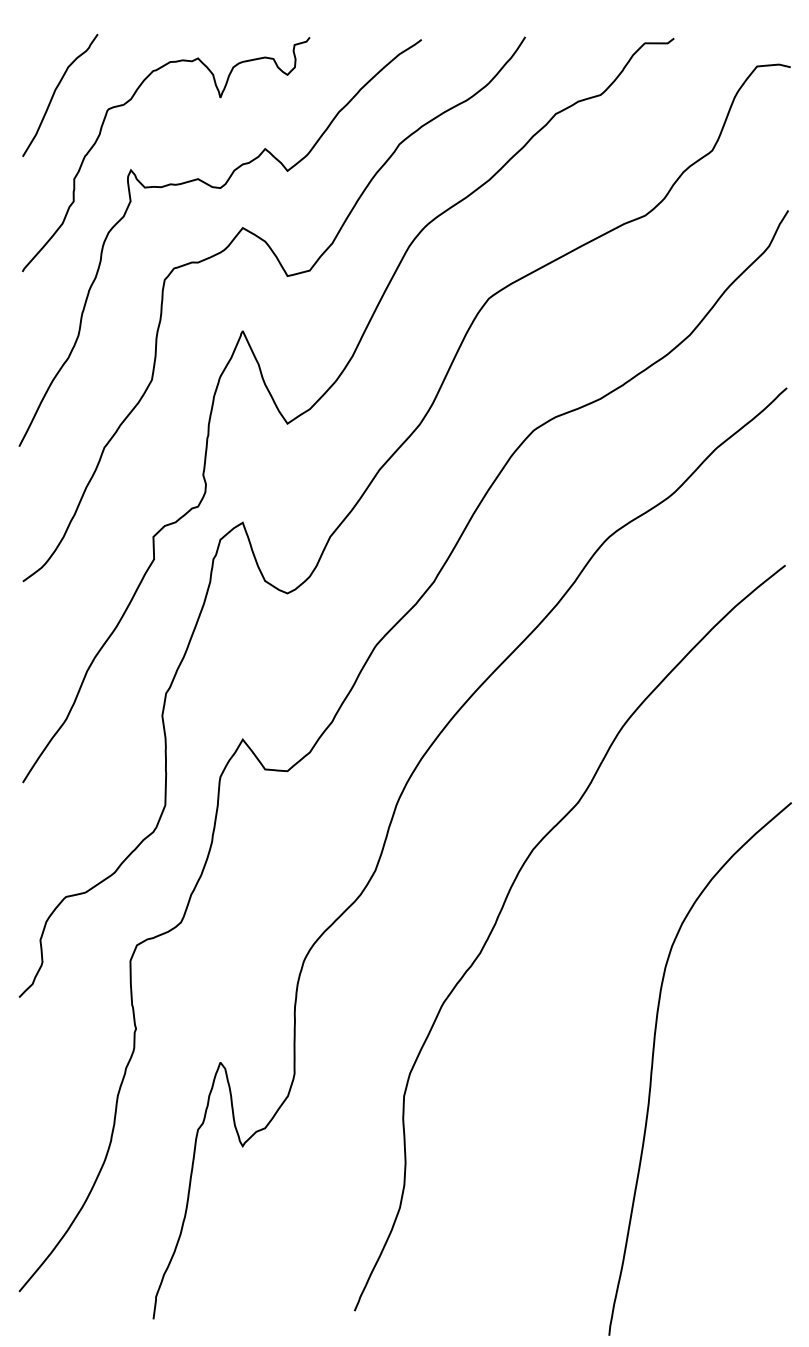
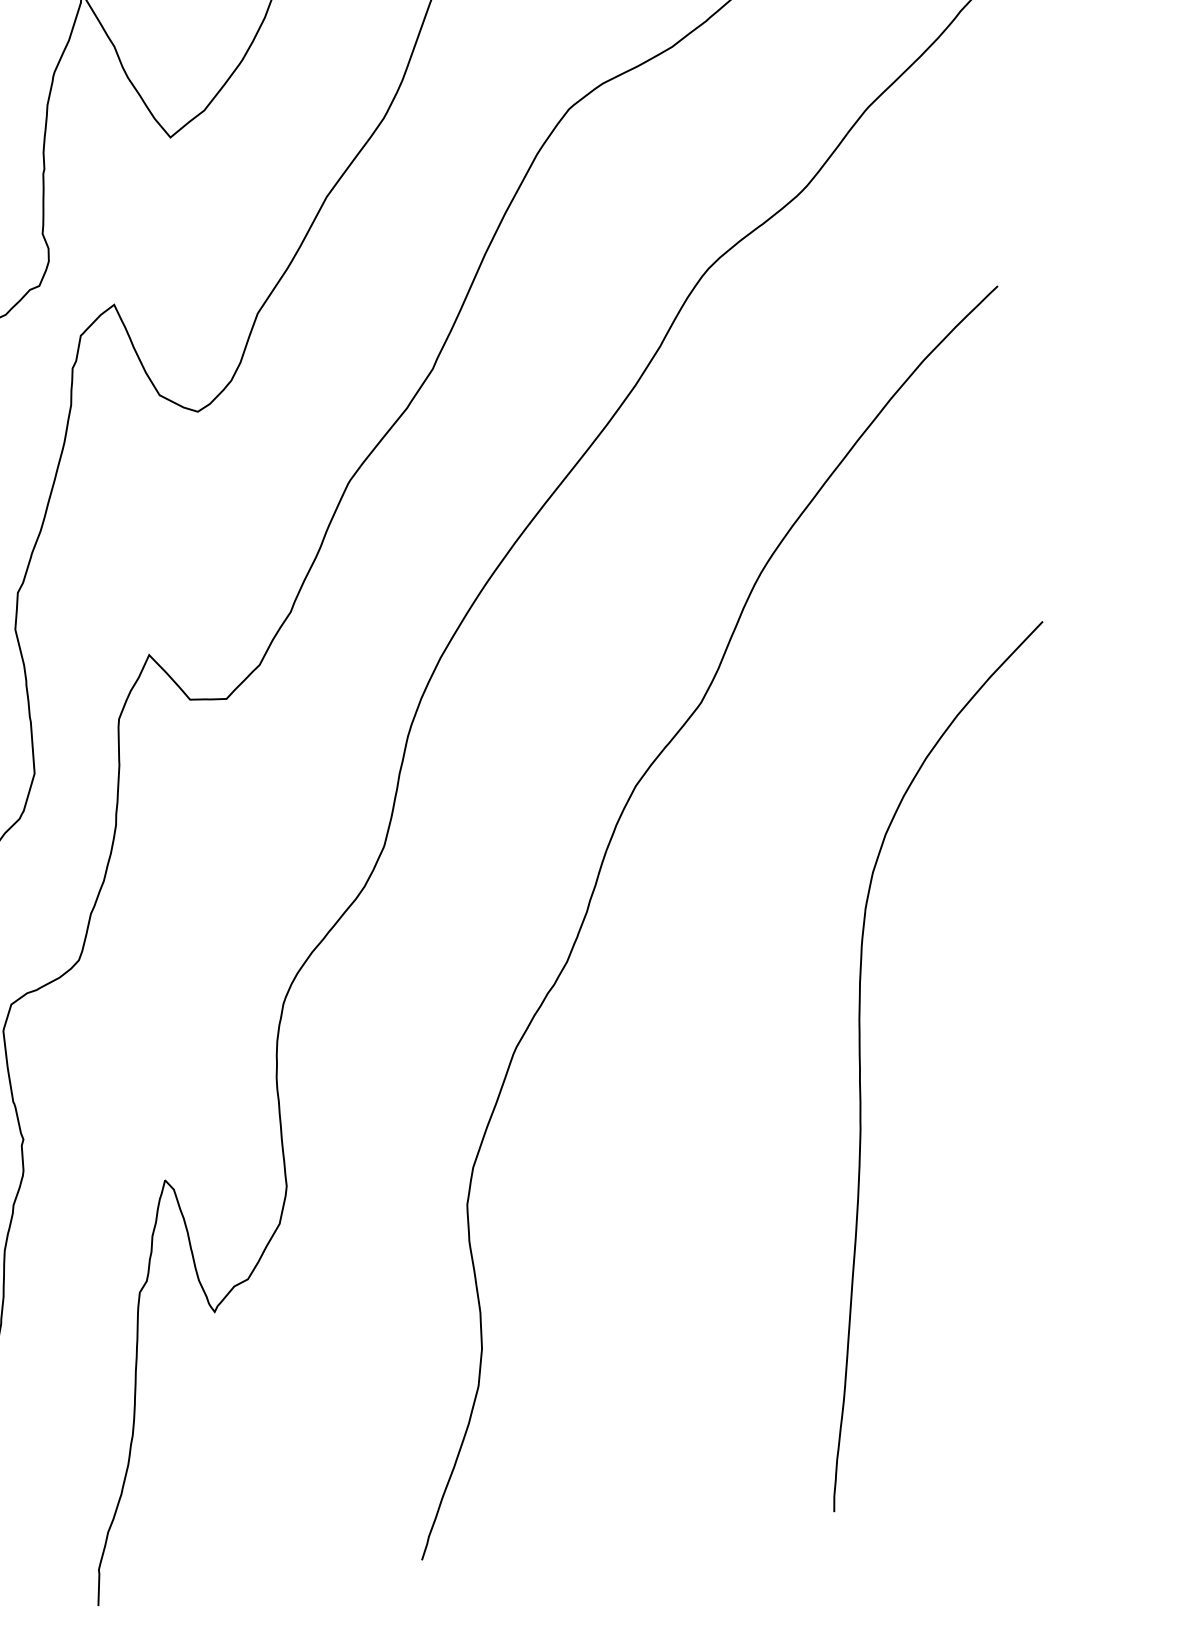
curve: (653, 1065) -> (862, 1068), moved

